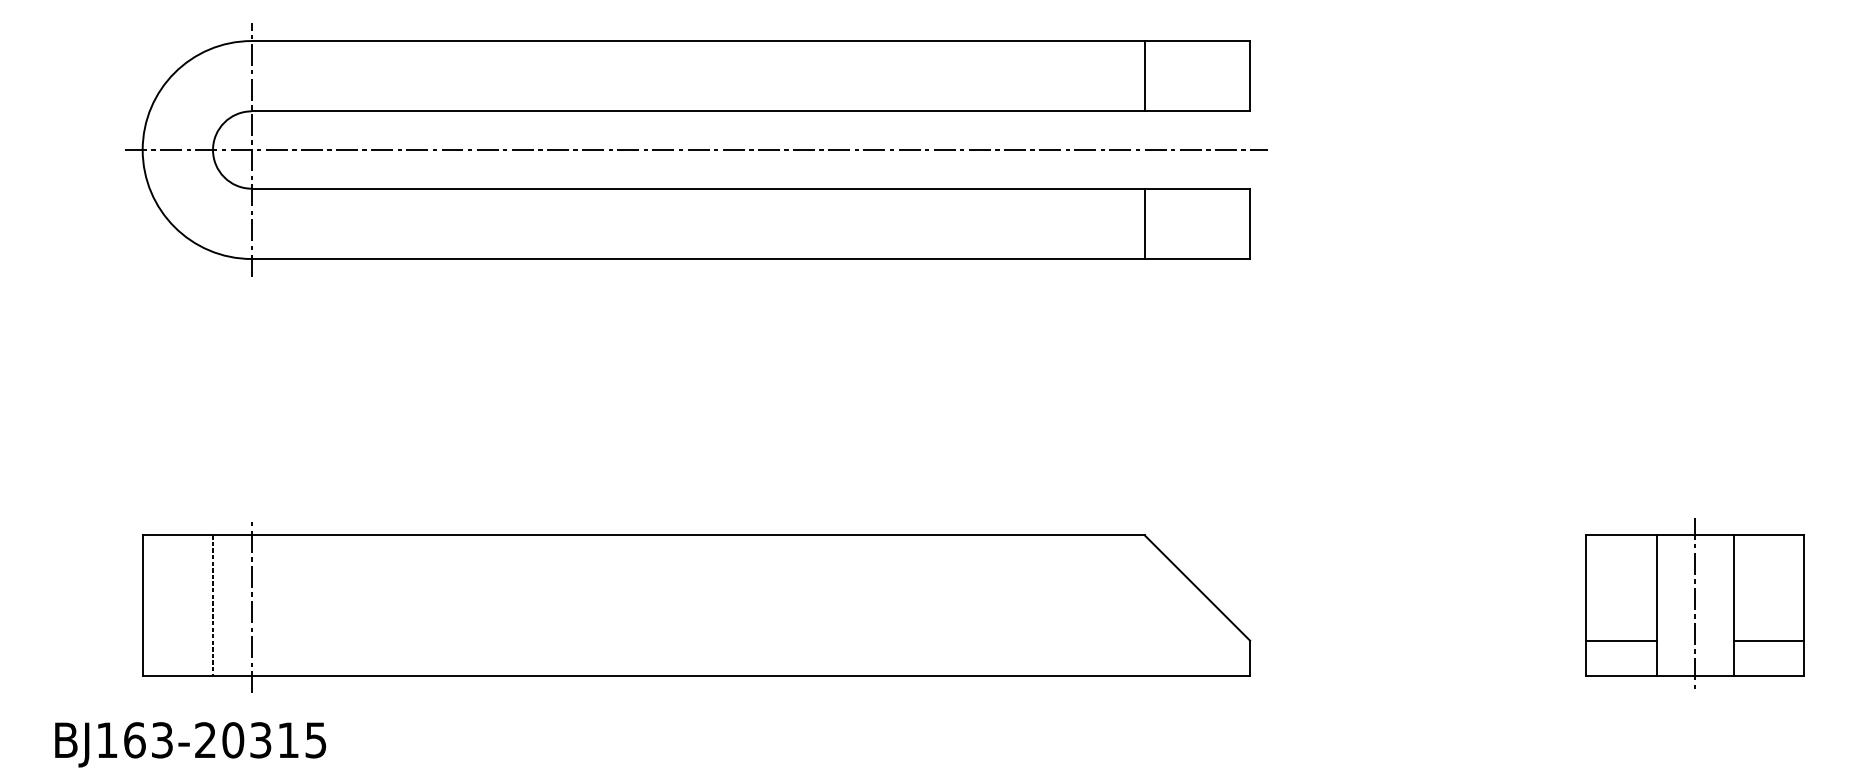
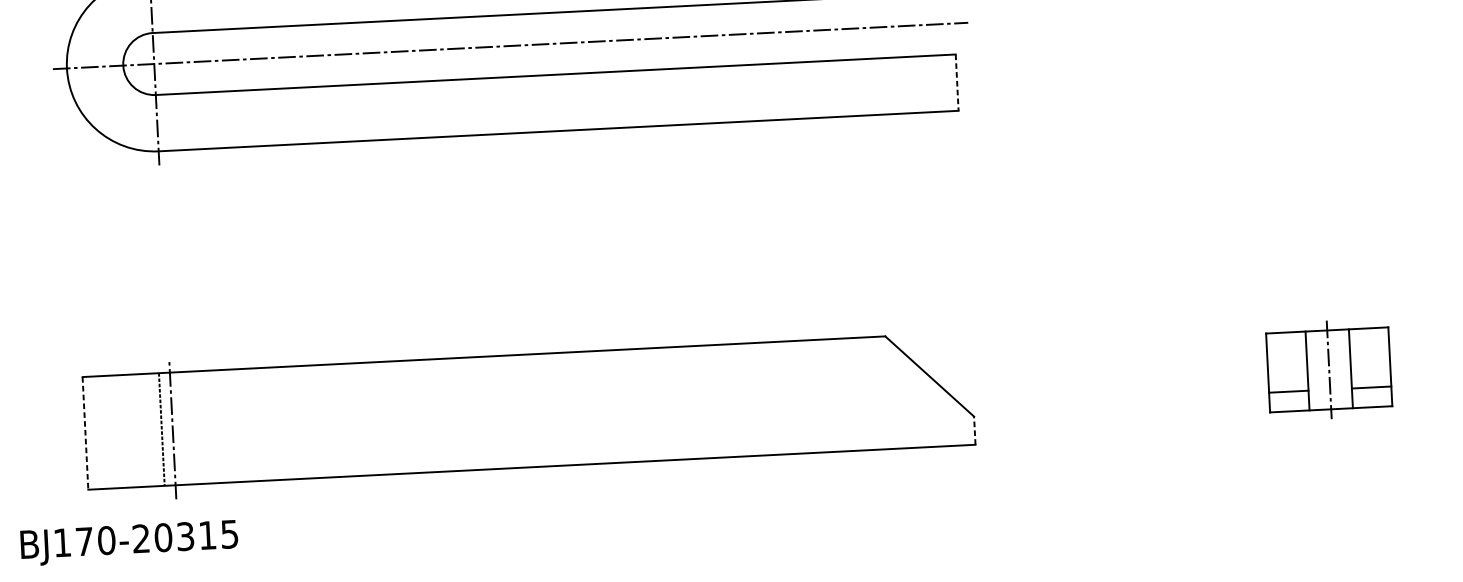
line: (1144, 223) -> (872, 86), removed
line: (1250, 224) -> (957, 83), solid -> dashed
part: (1694, 603) -> (1328, 368), size x0.7
line: (213, 605) -> (162, 429), moved
line: (142, 606) -> (85, 434), solid -> dashed
line: (1250, 658) -> (975, 430), solid -> dashed
text: (148, 740) -> (95, 541), BJ163-20315 -> BJ170-20315

